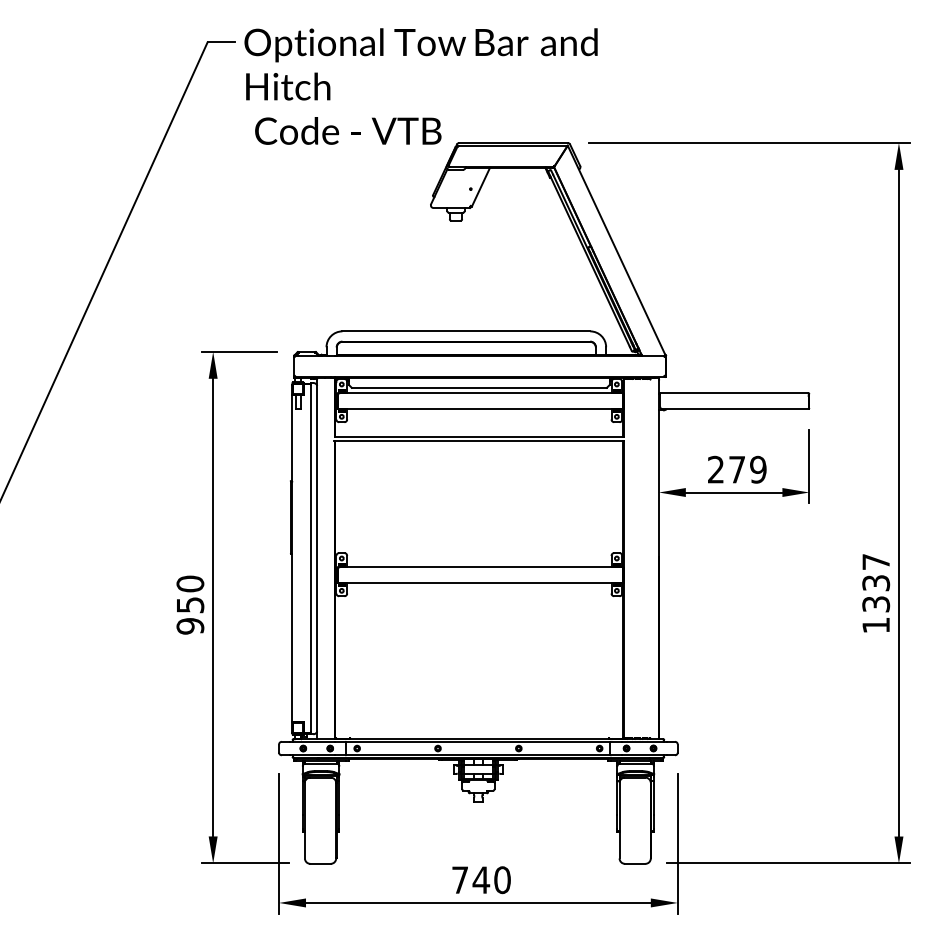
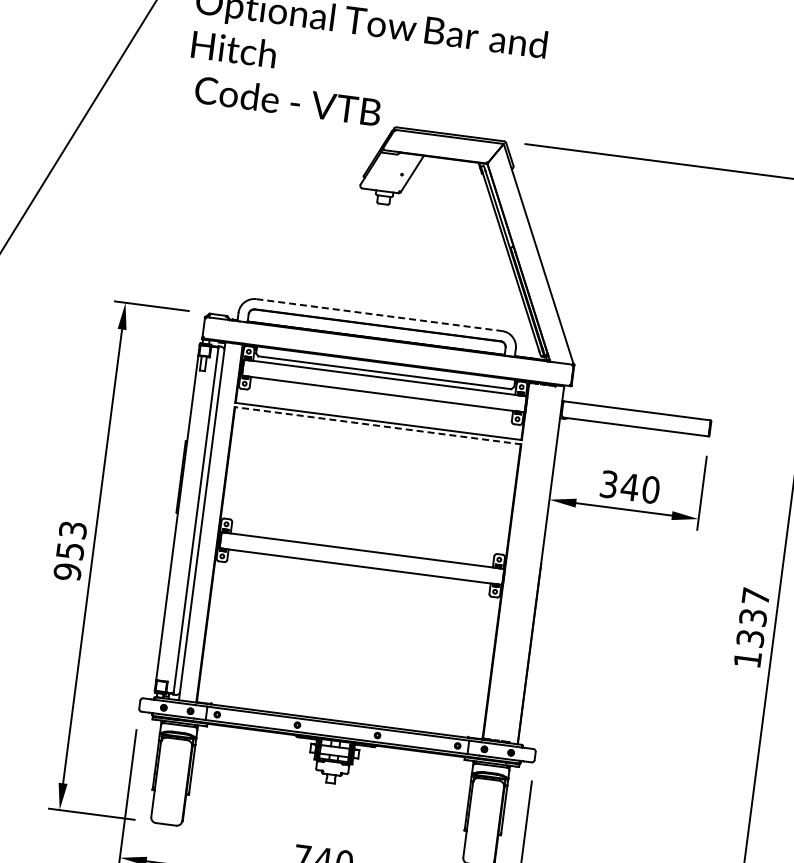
line: (466, 331) -> (379, 315), solid -> dashed
line: (479, 441) -> (378, 426), solid -> dashed
text: (737, 469) -> (630, 486), 279 -> 340
text: (190, 583) -> (73, 529), 950 -> 953

